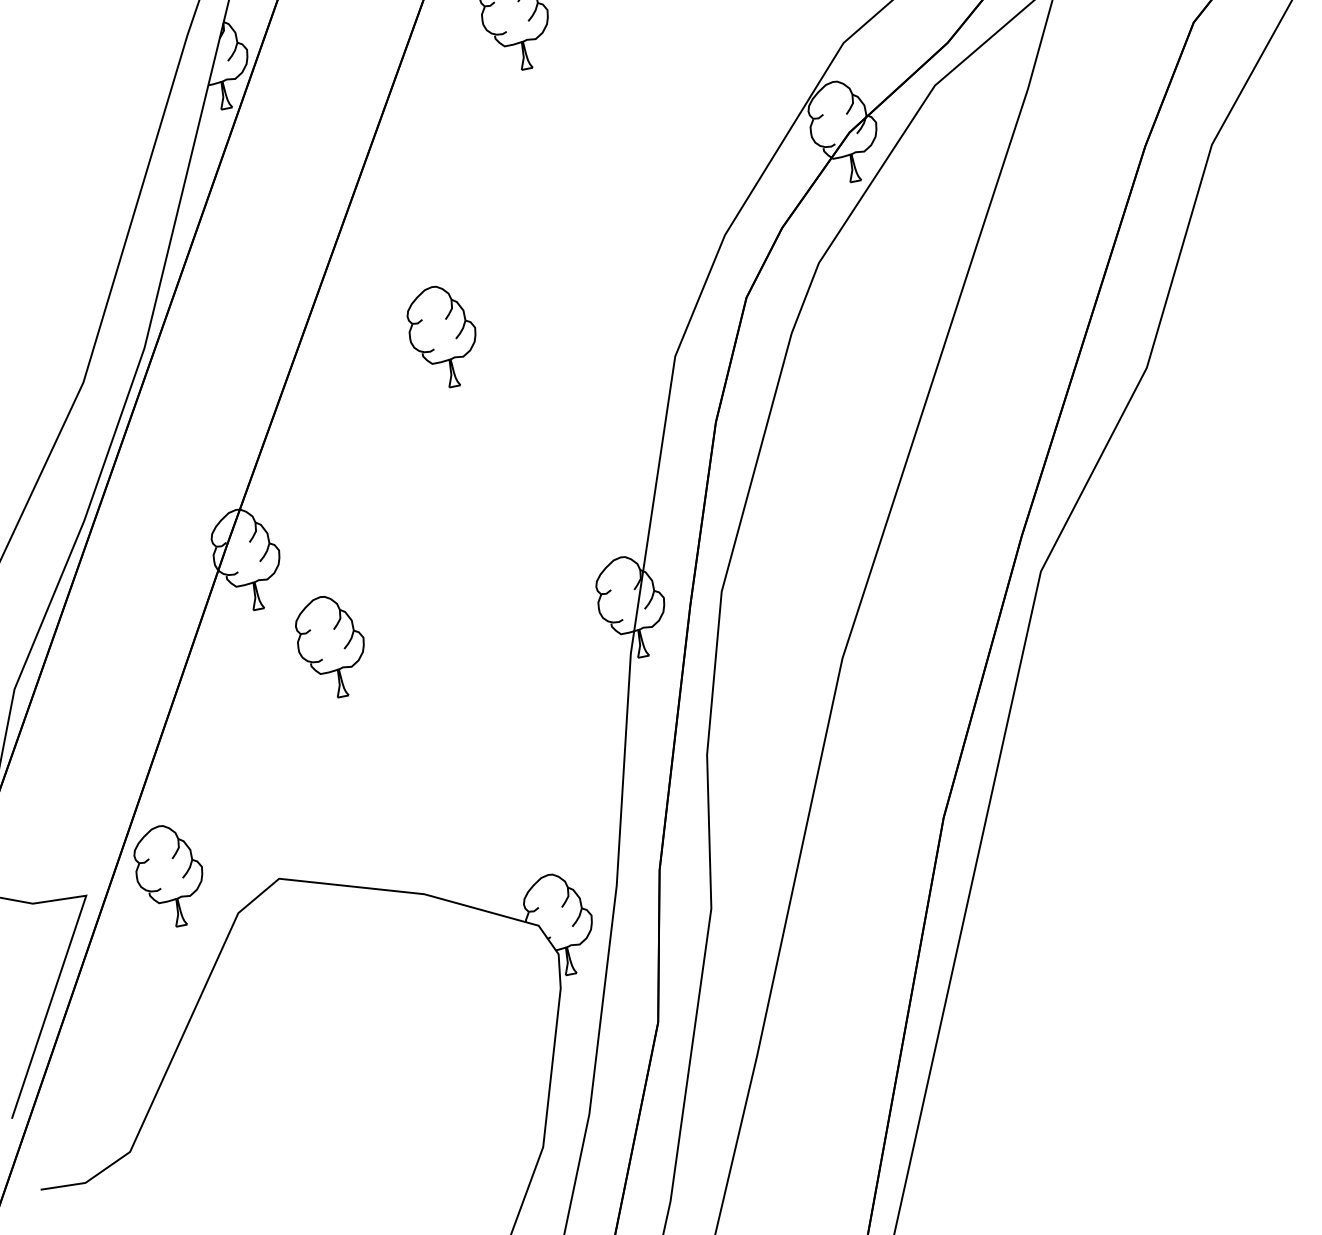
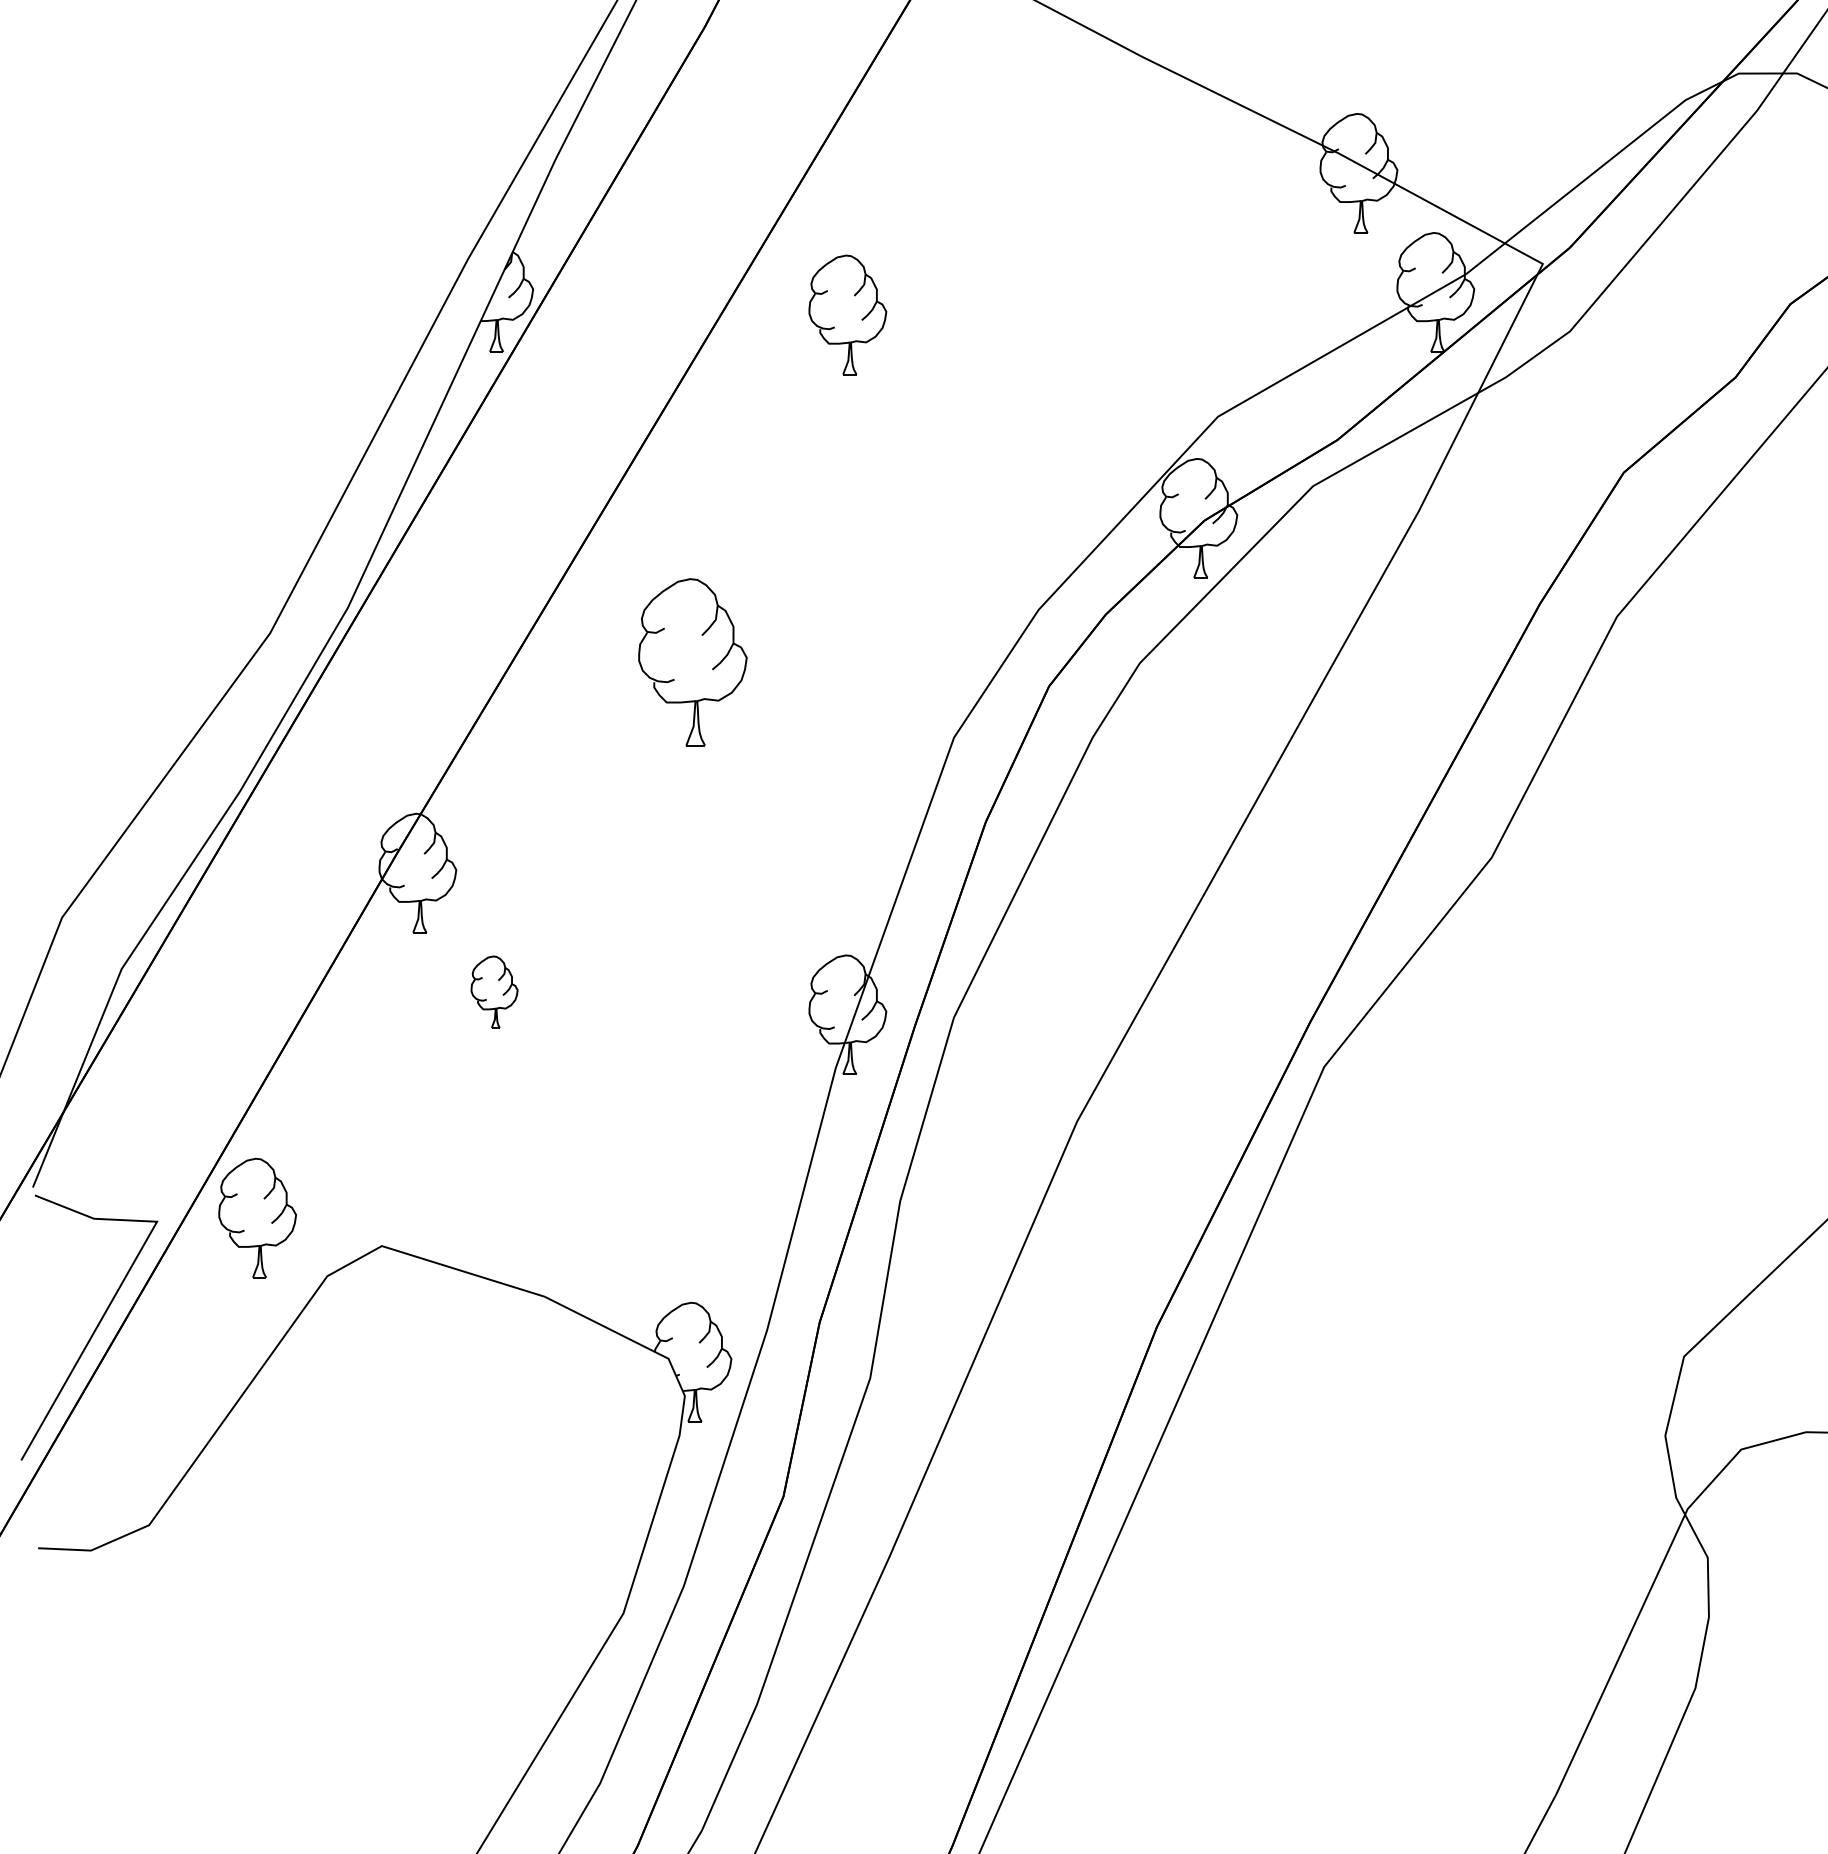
part: (443, 336) -> (692, 662), size x1.4
part: (331, 646) -> (494, 991), size x0.6

